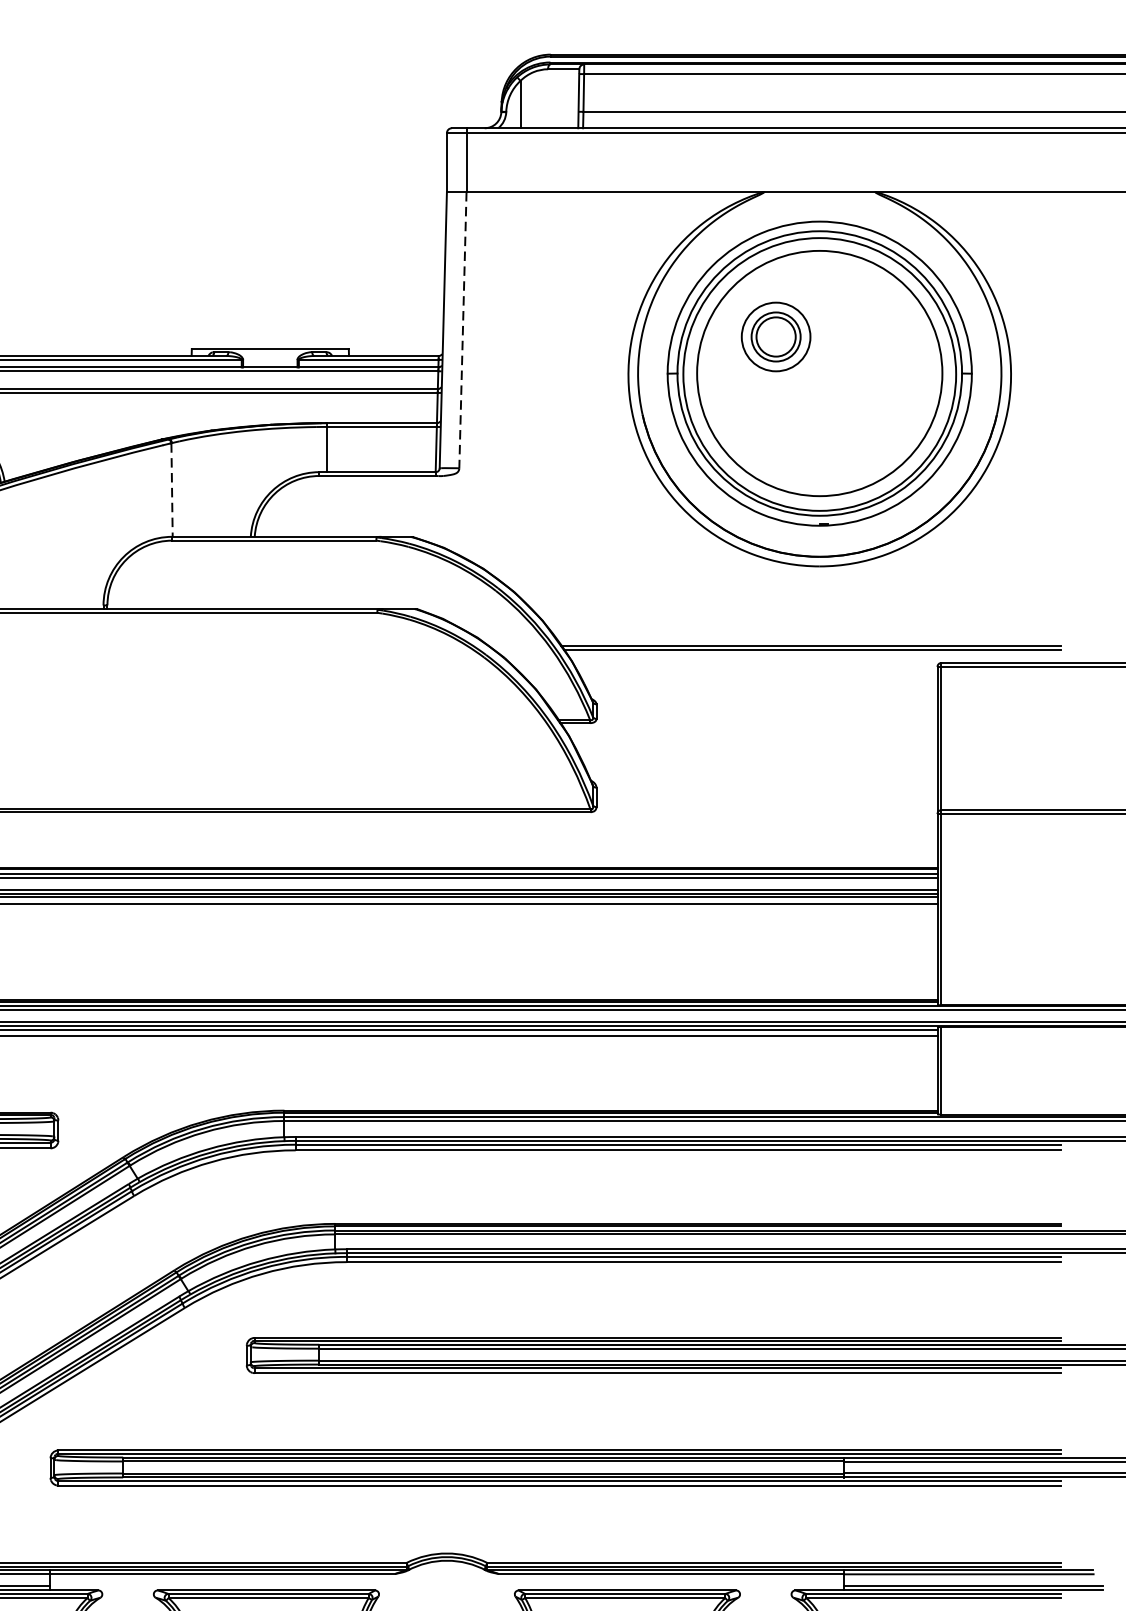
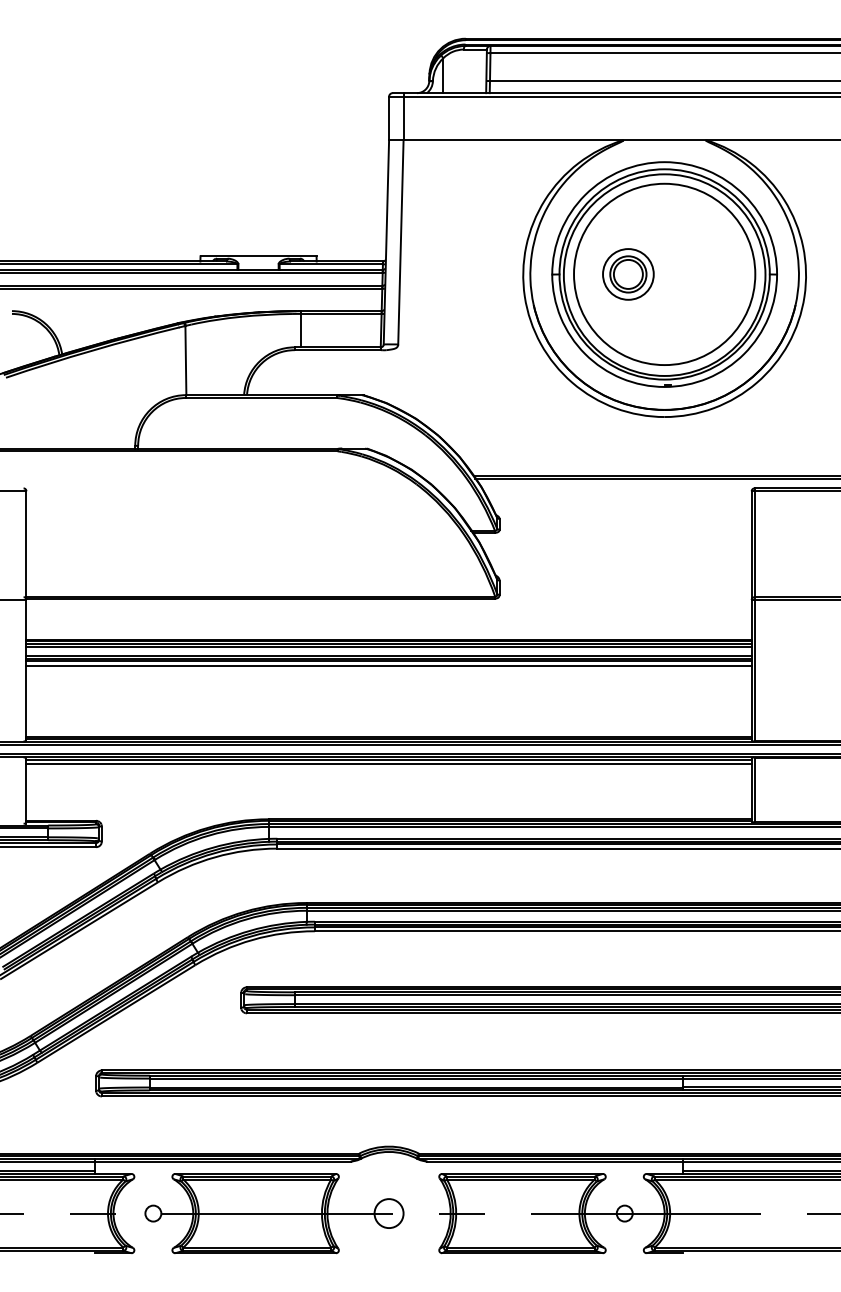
line: (462, 330) -> (400, 242), dashed -> solid
part: (776, 337) -> (628, 274), moved
line: (171, 489) -> (185, 360), dashed -> solid

